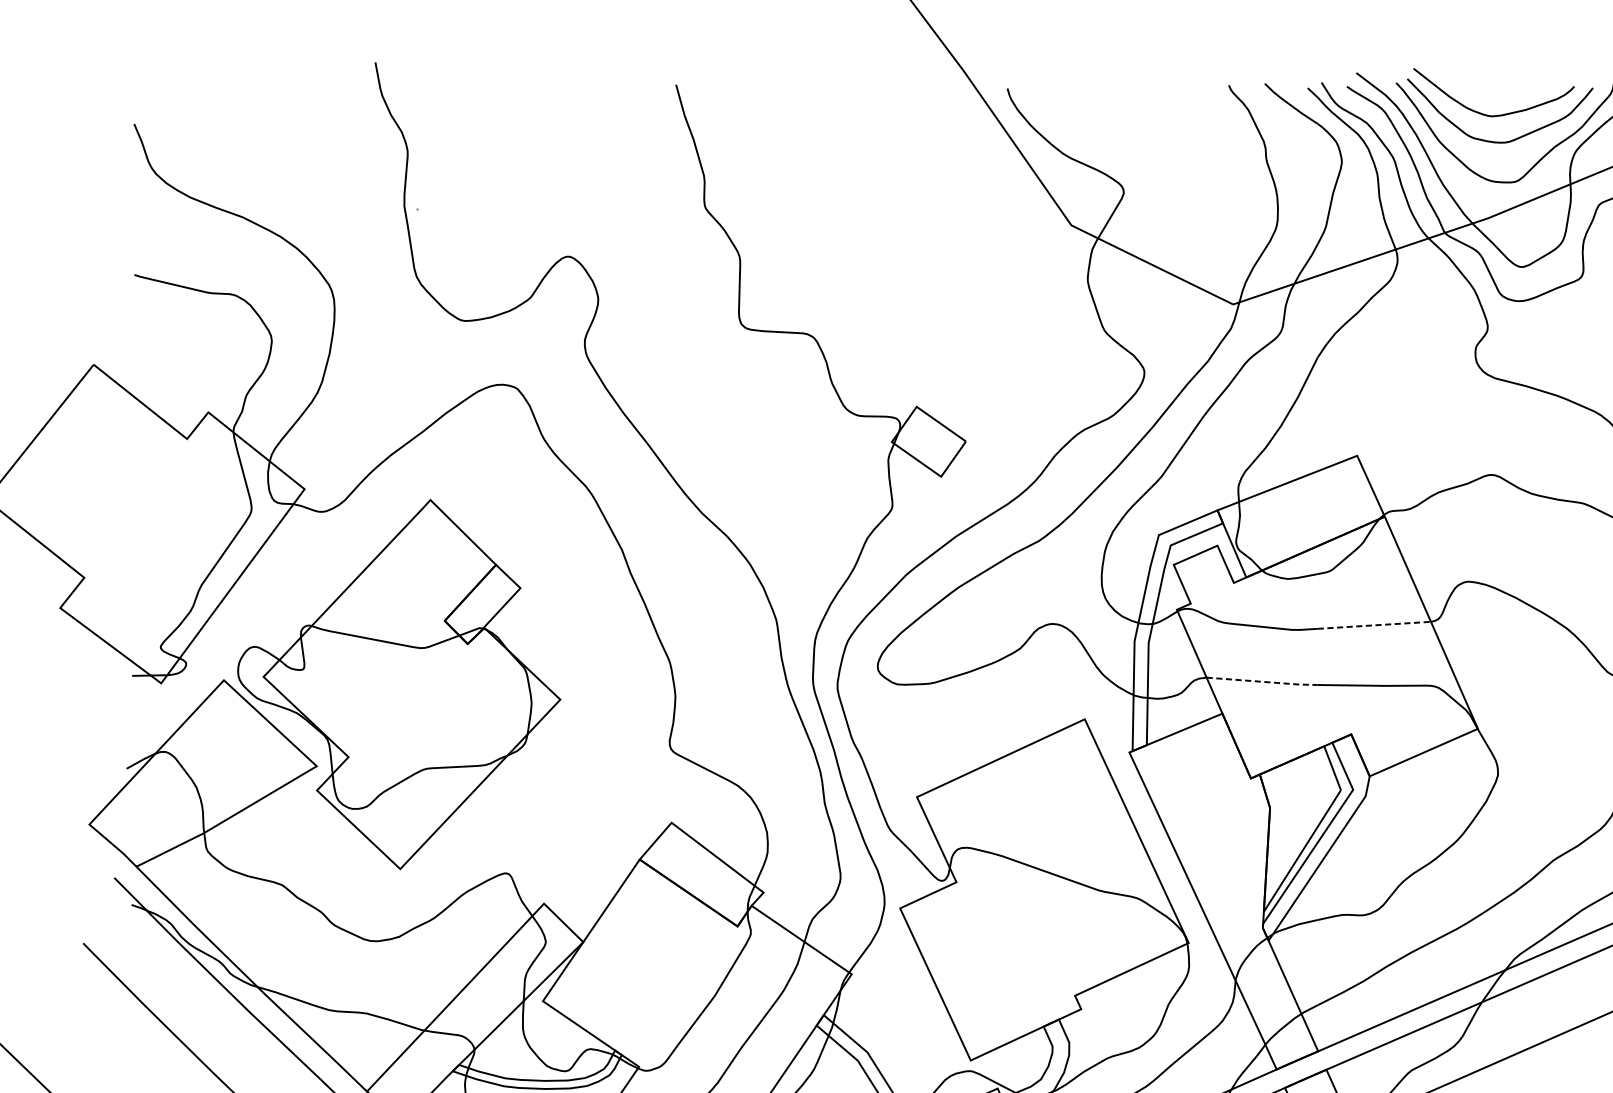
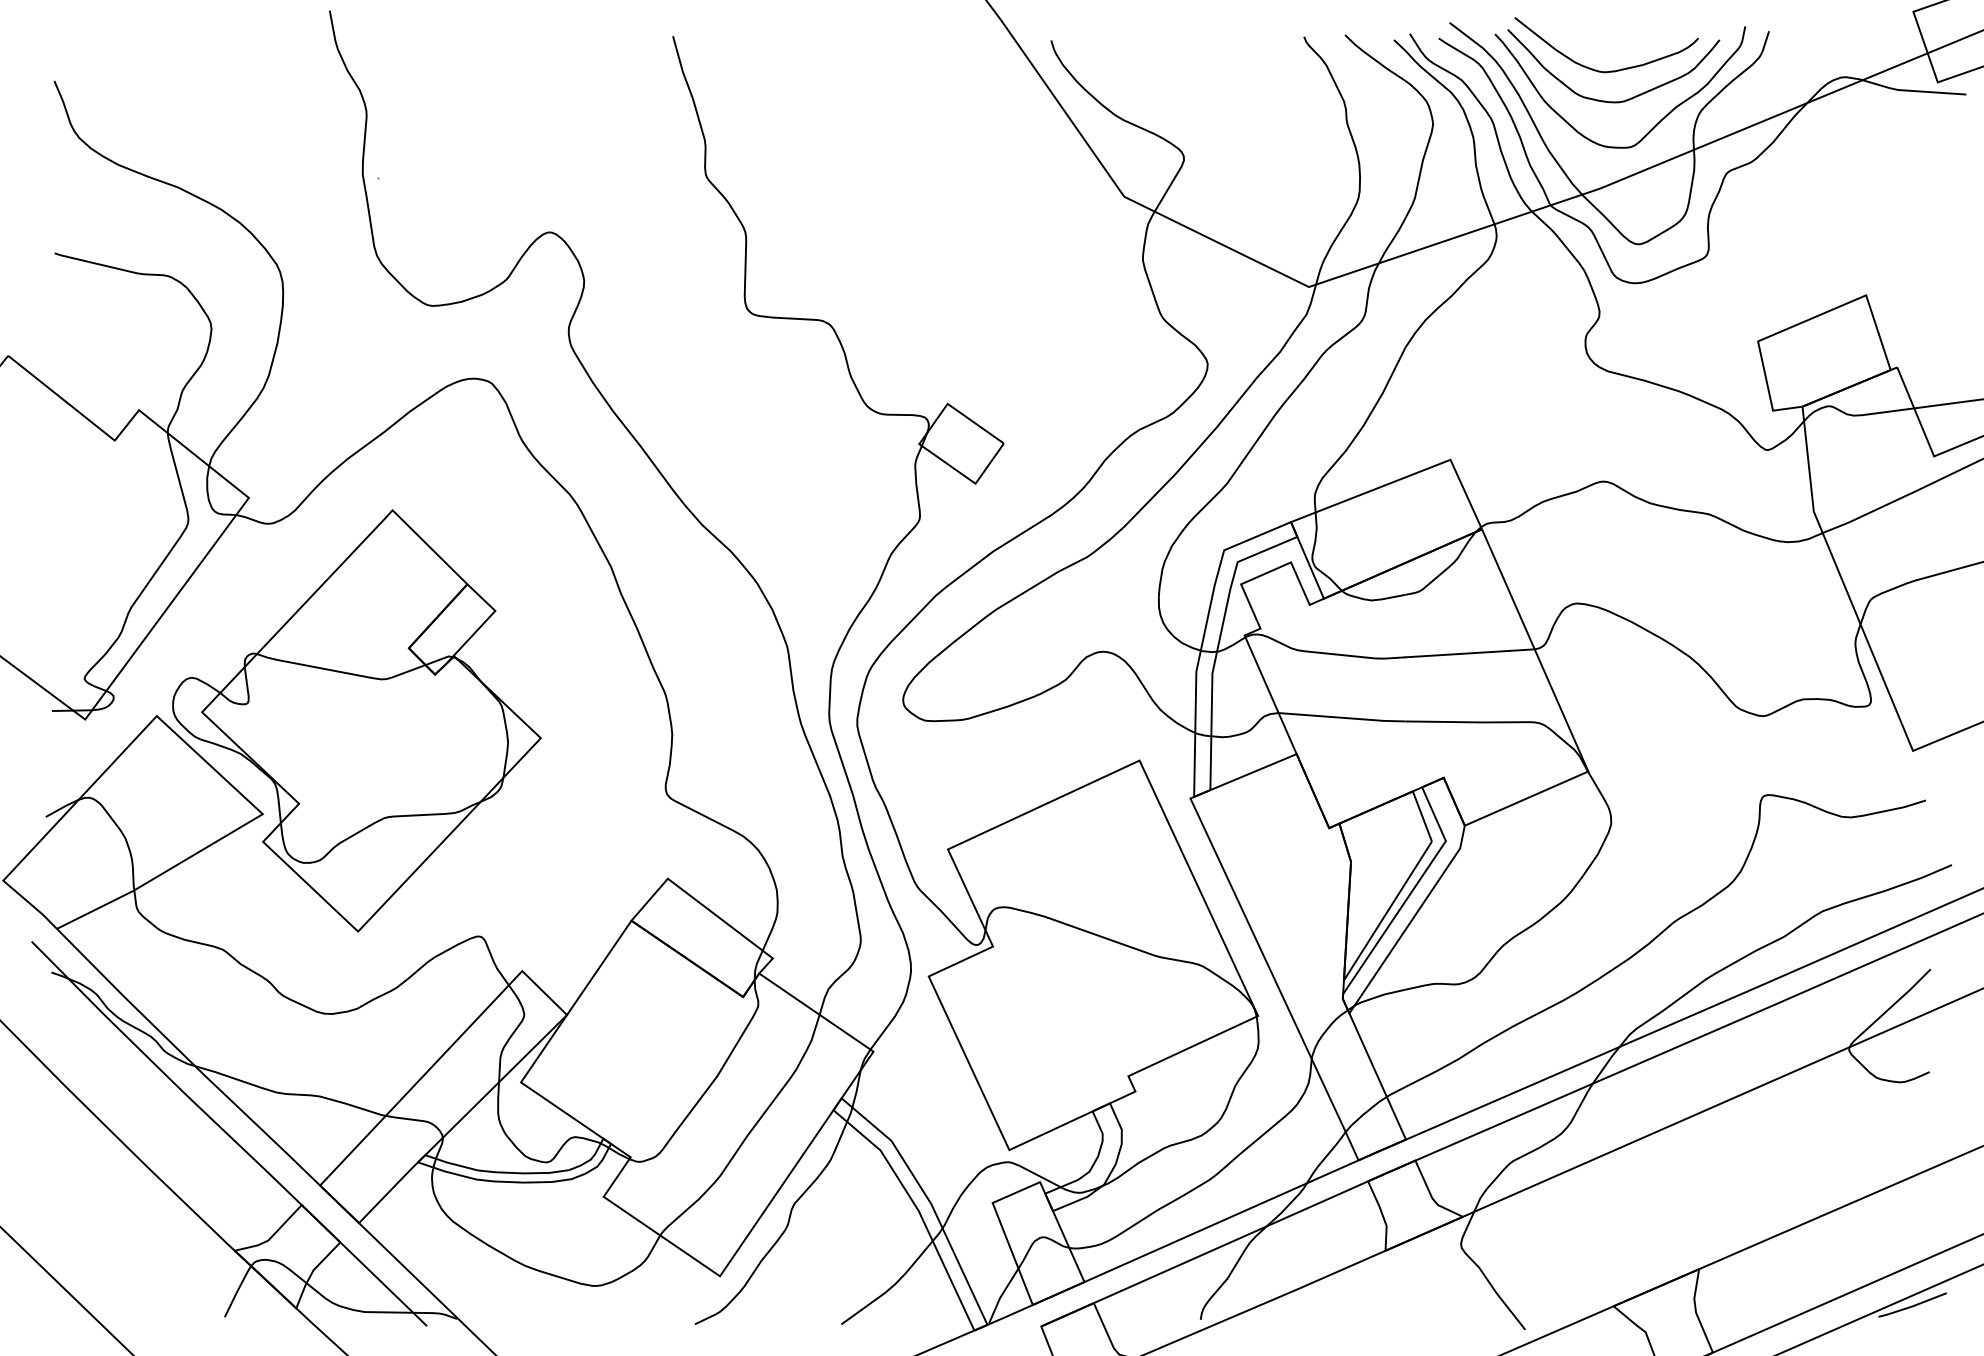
line: (1374, 625) -> (1470, 653), dashed -> solid
line: (1263, 681) -> (1343, 717), dashed -> solid

